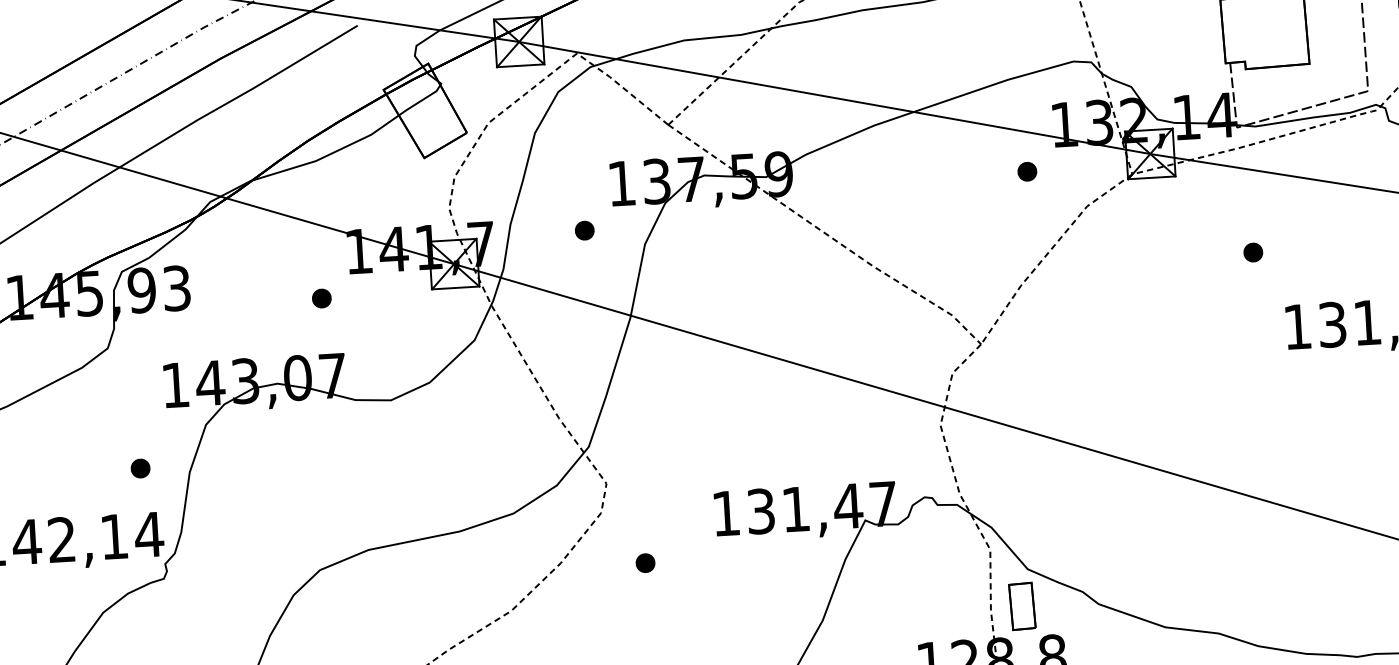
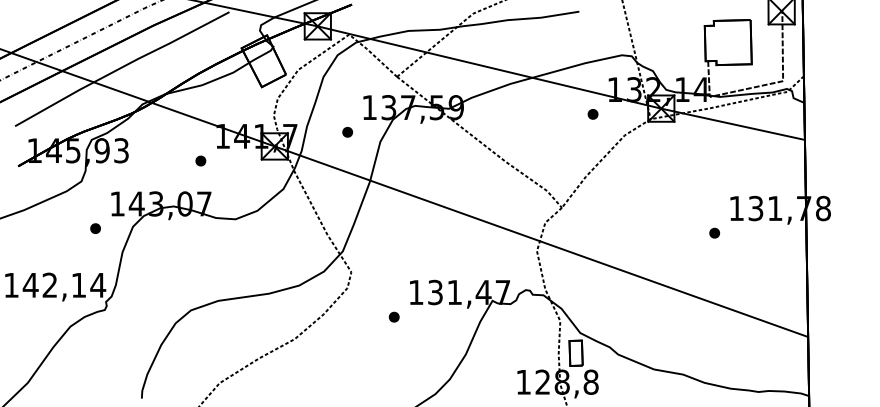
part: (1252, 251) -> (714, 232), moved
part: (140, 468) -> (95, 228), moved
part: (644, 561) -> (393, 316), moved

